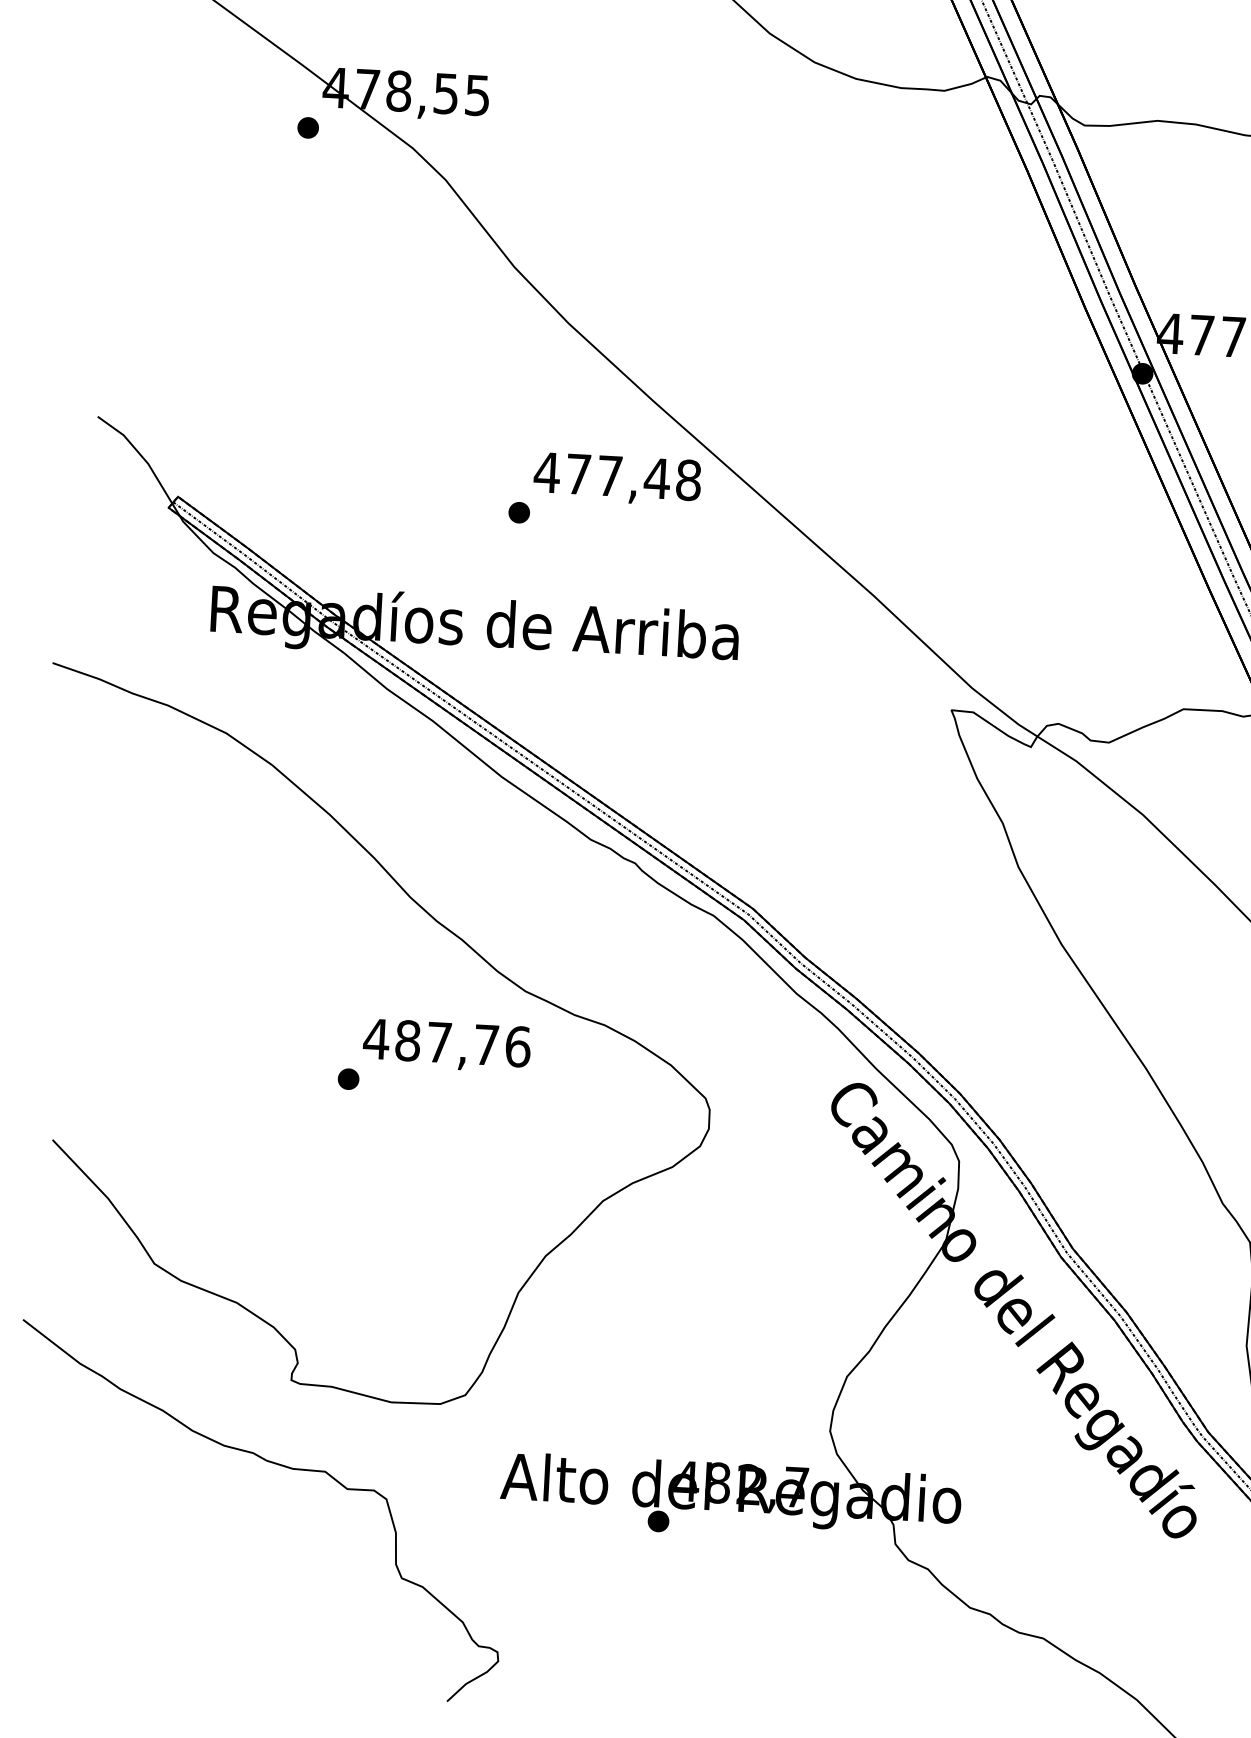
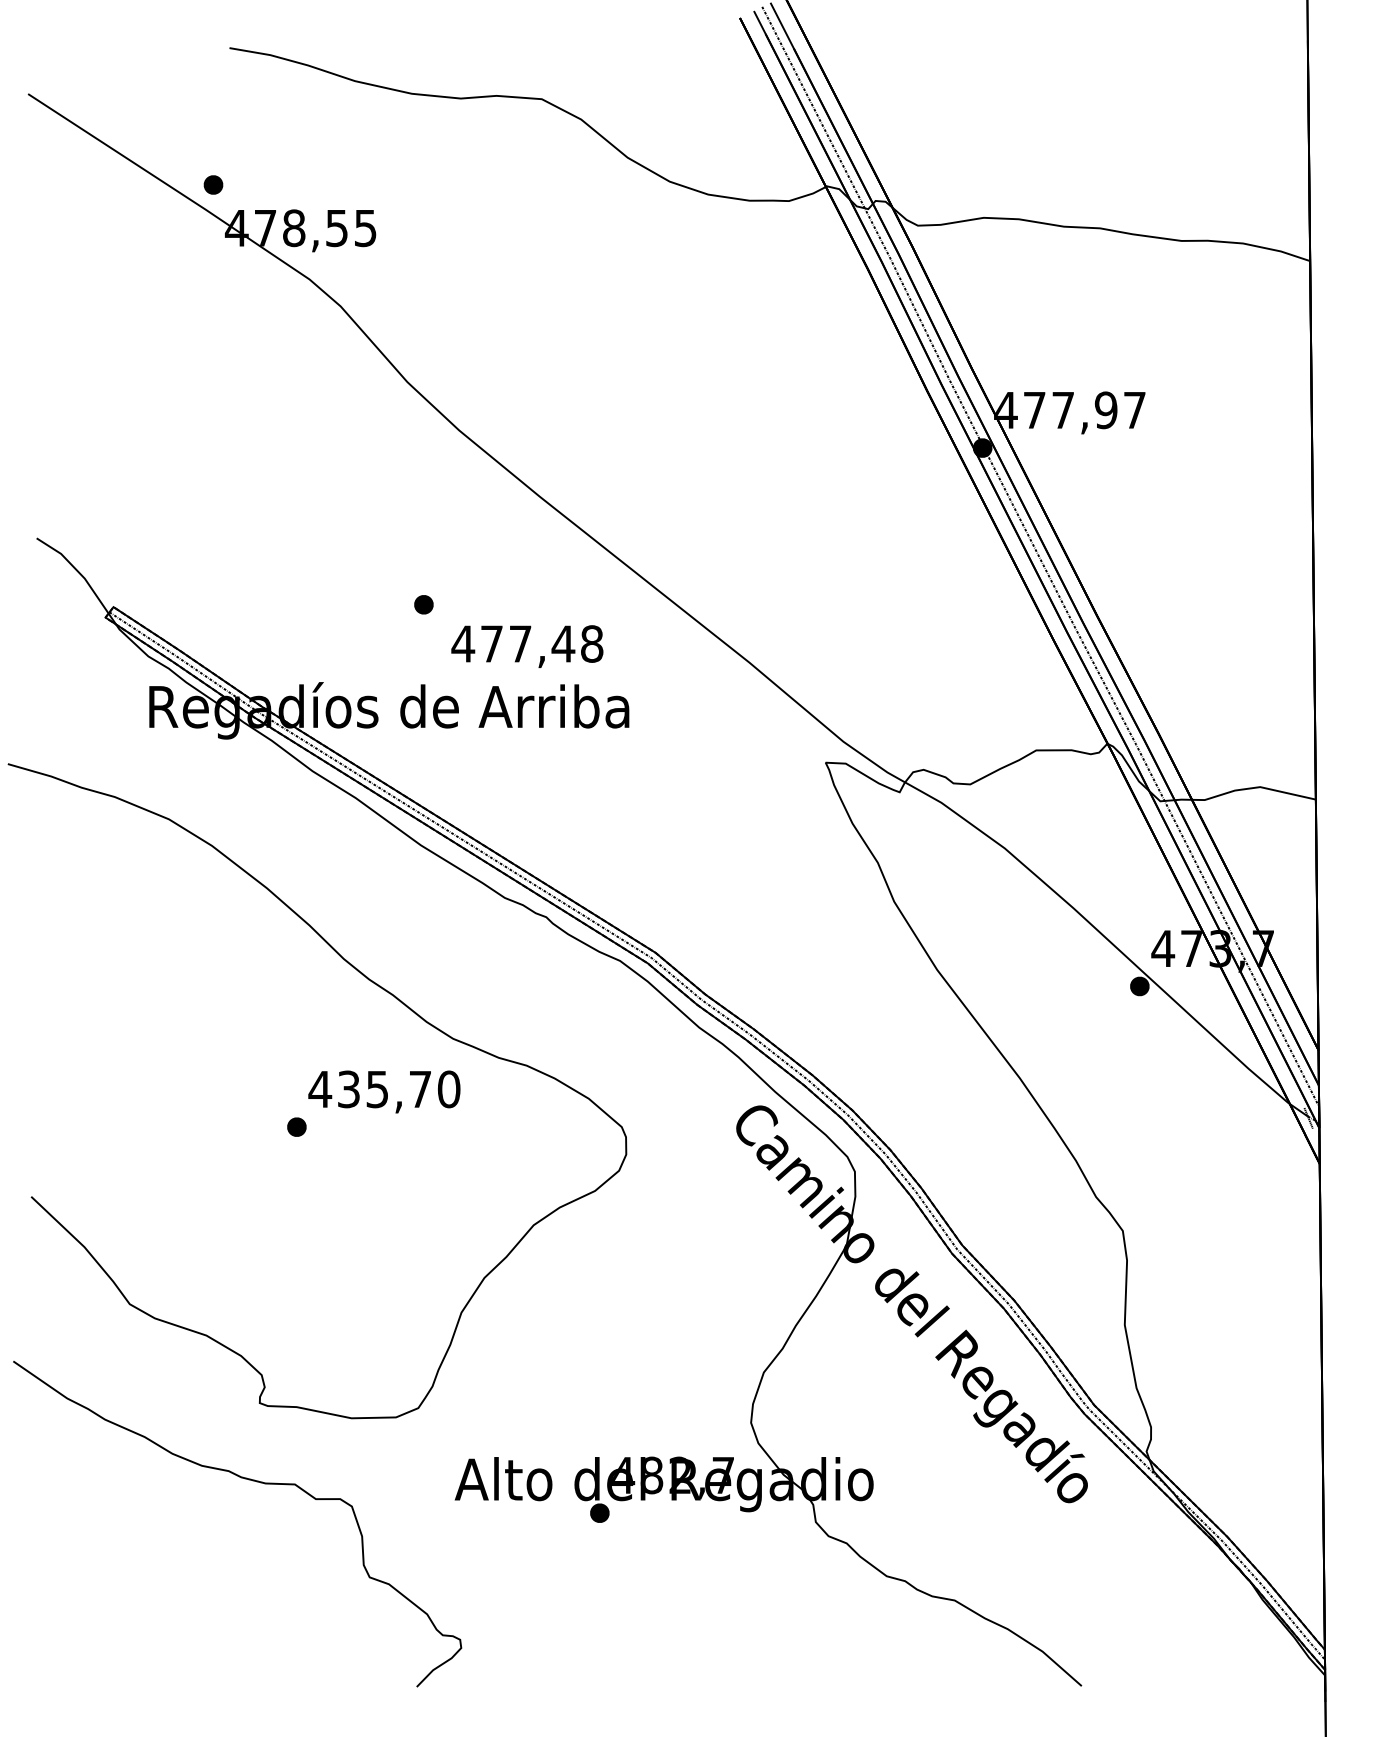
part: (308, 127) -> (213, 184), moved
text: (617, 479) -> (527, 646), moved
text: (462, 1043) -> (398, 1089), 487,76 -> 435,70

